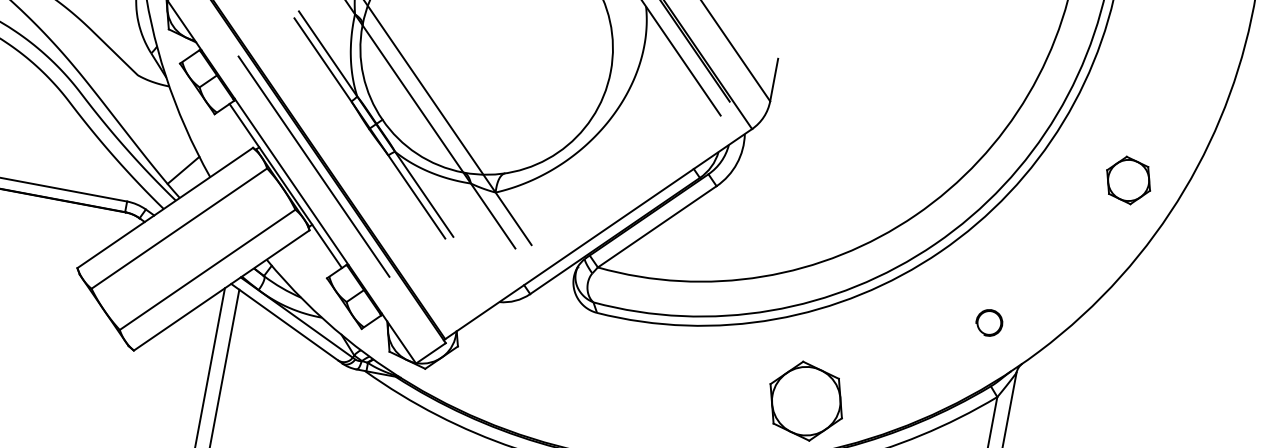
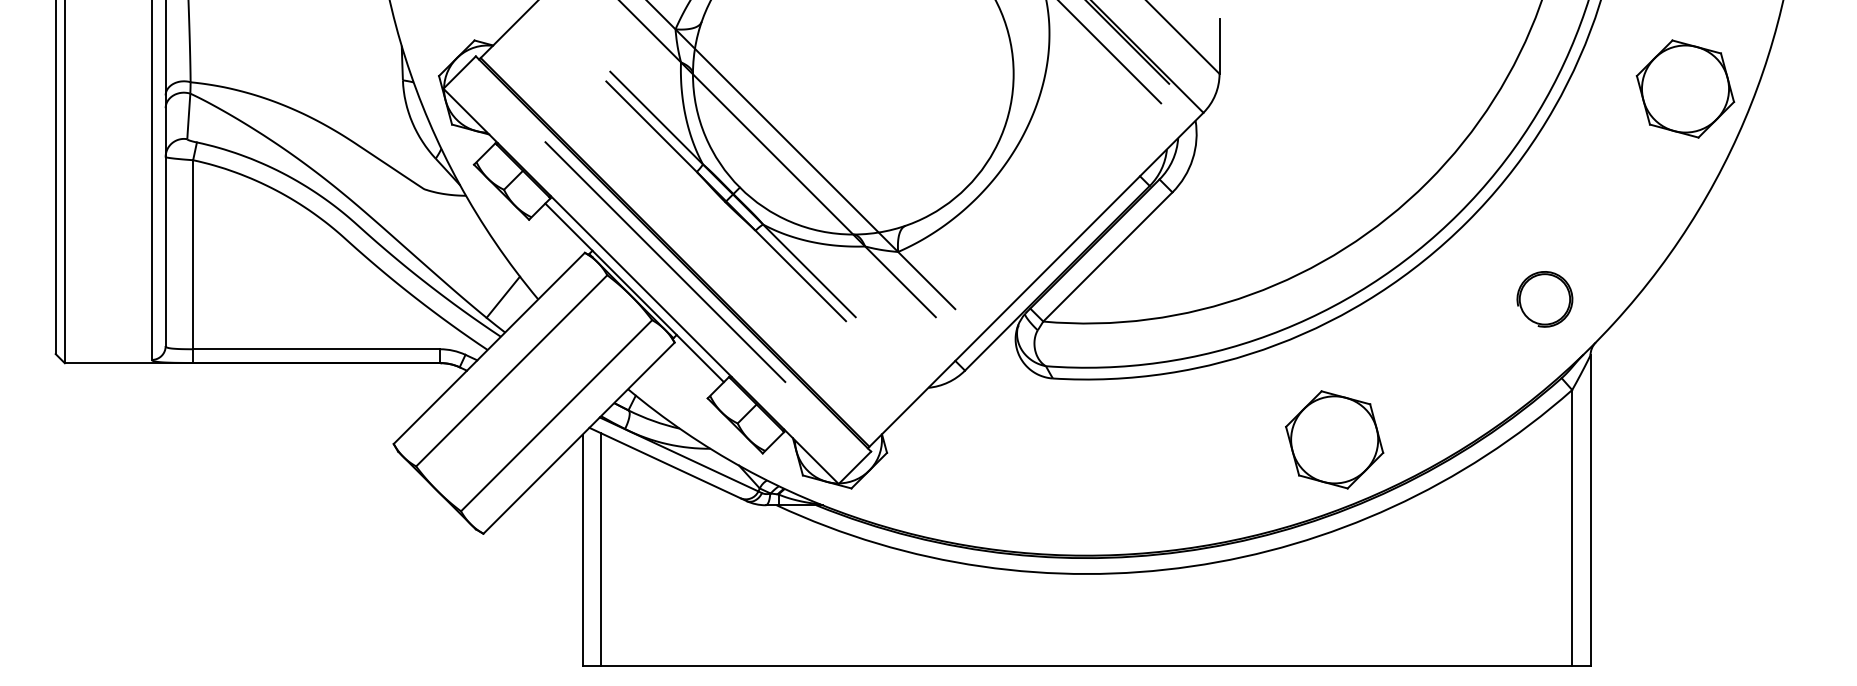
part: (1128, 180) -> (1685, 88), size x1.67
part: (989, 322) -> (1544, 299), size x1.67

